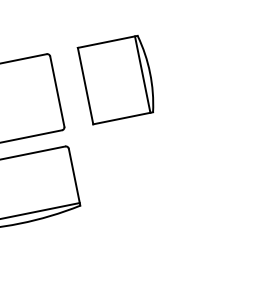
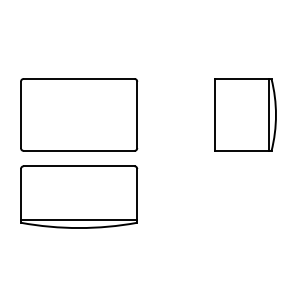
part: (117, 78) -> (245, 114), moved

